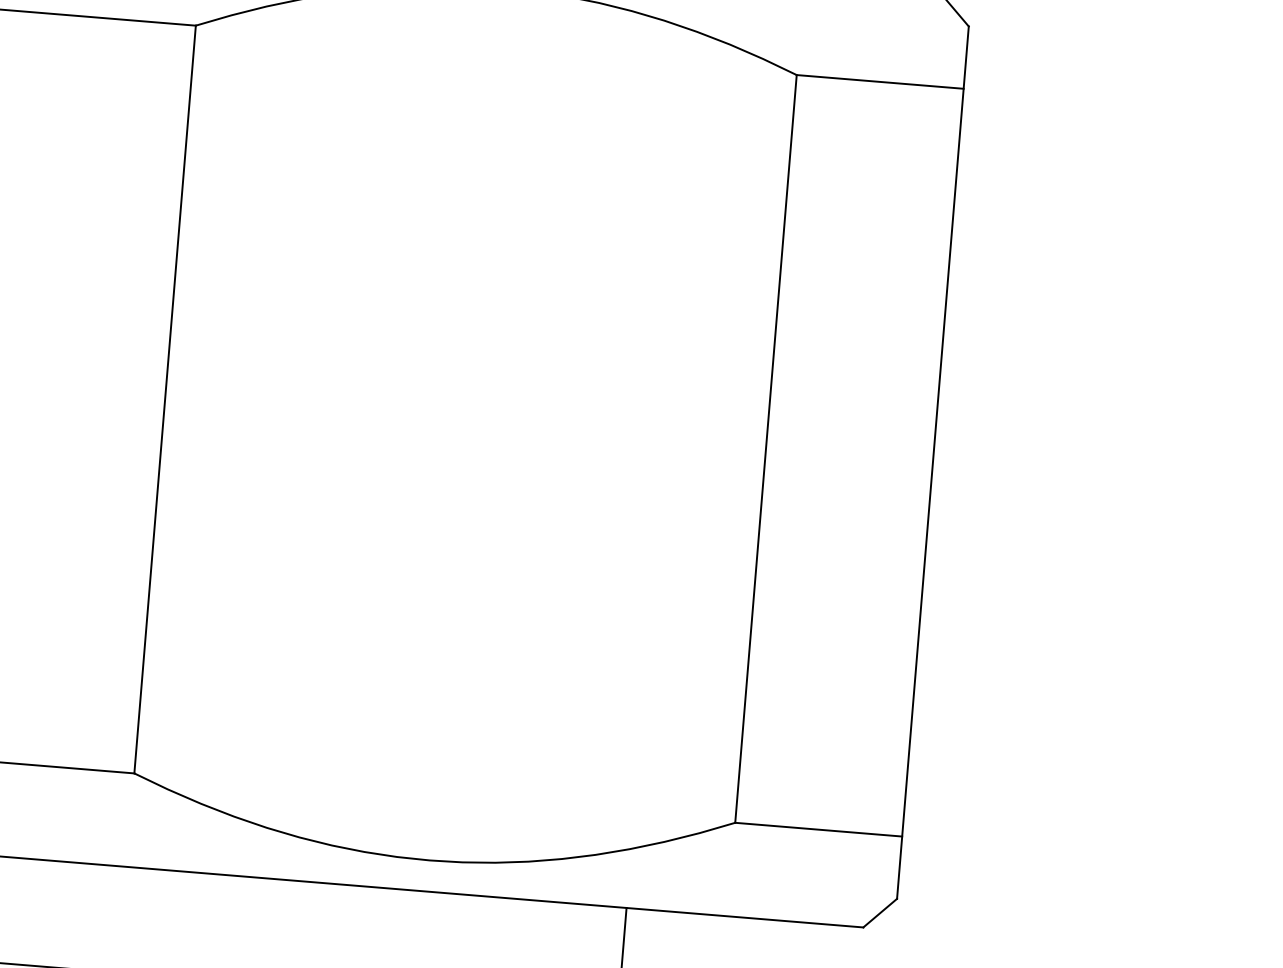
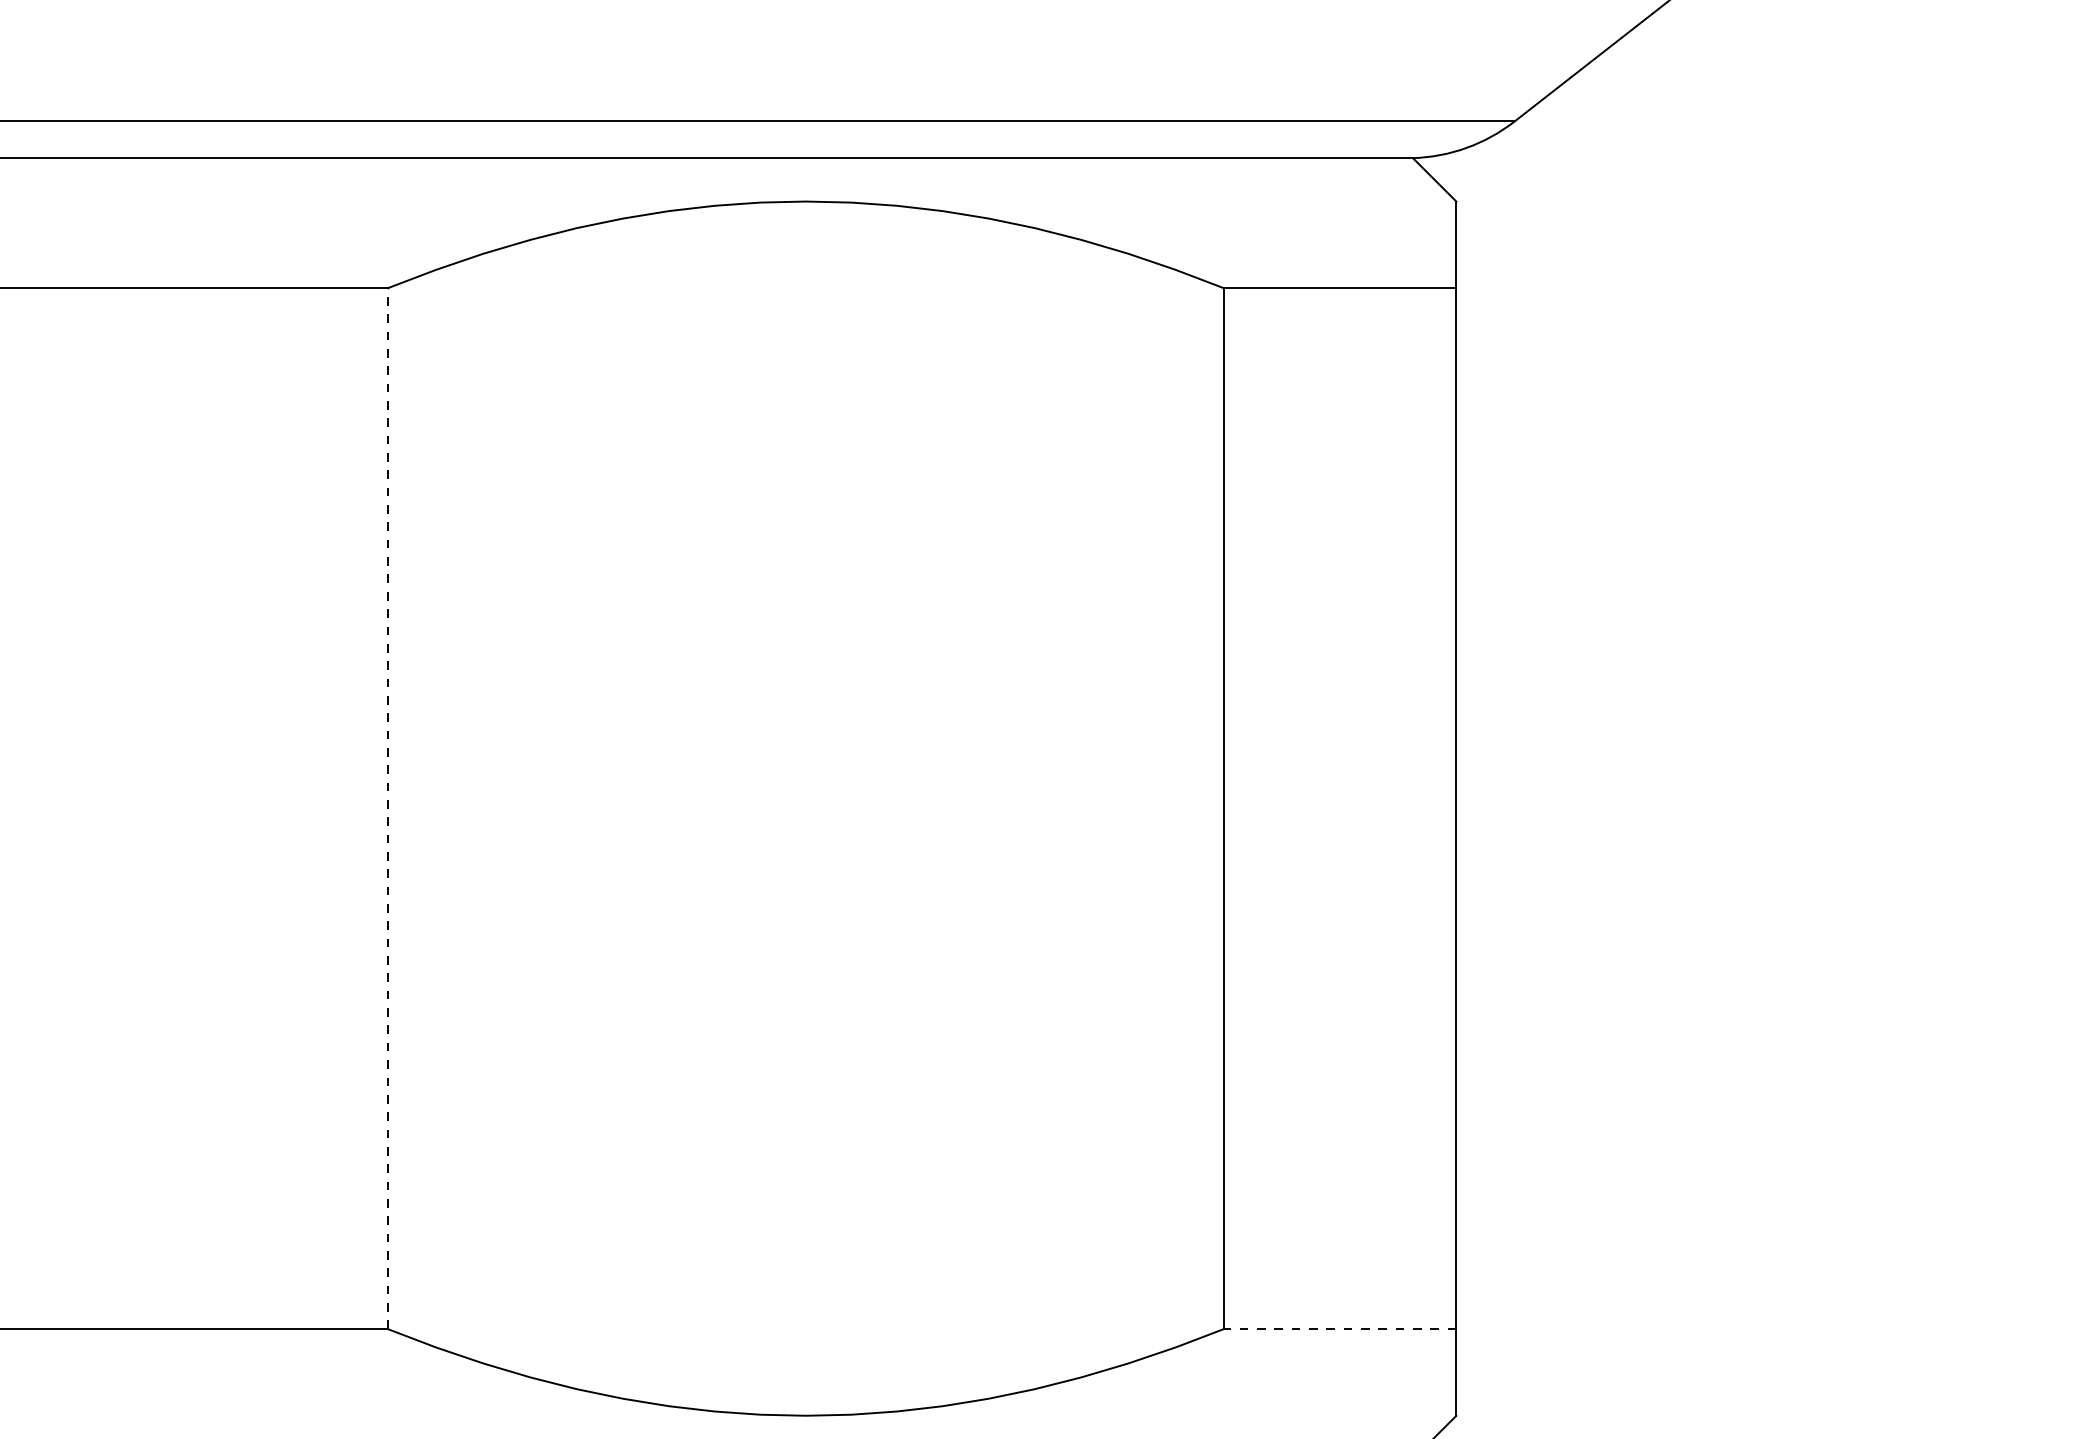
line: (164, 399) -> (387, 808), solid -> dashed
line: (818, 829) -> (1339, 1329), solid -> dashed

